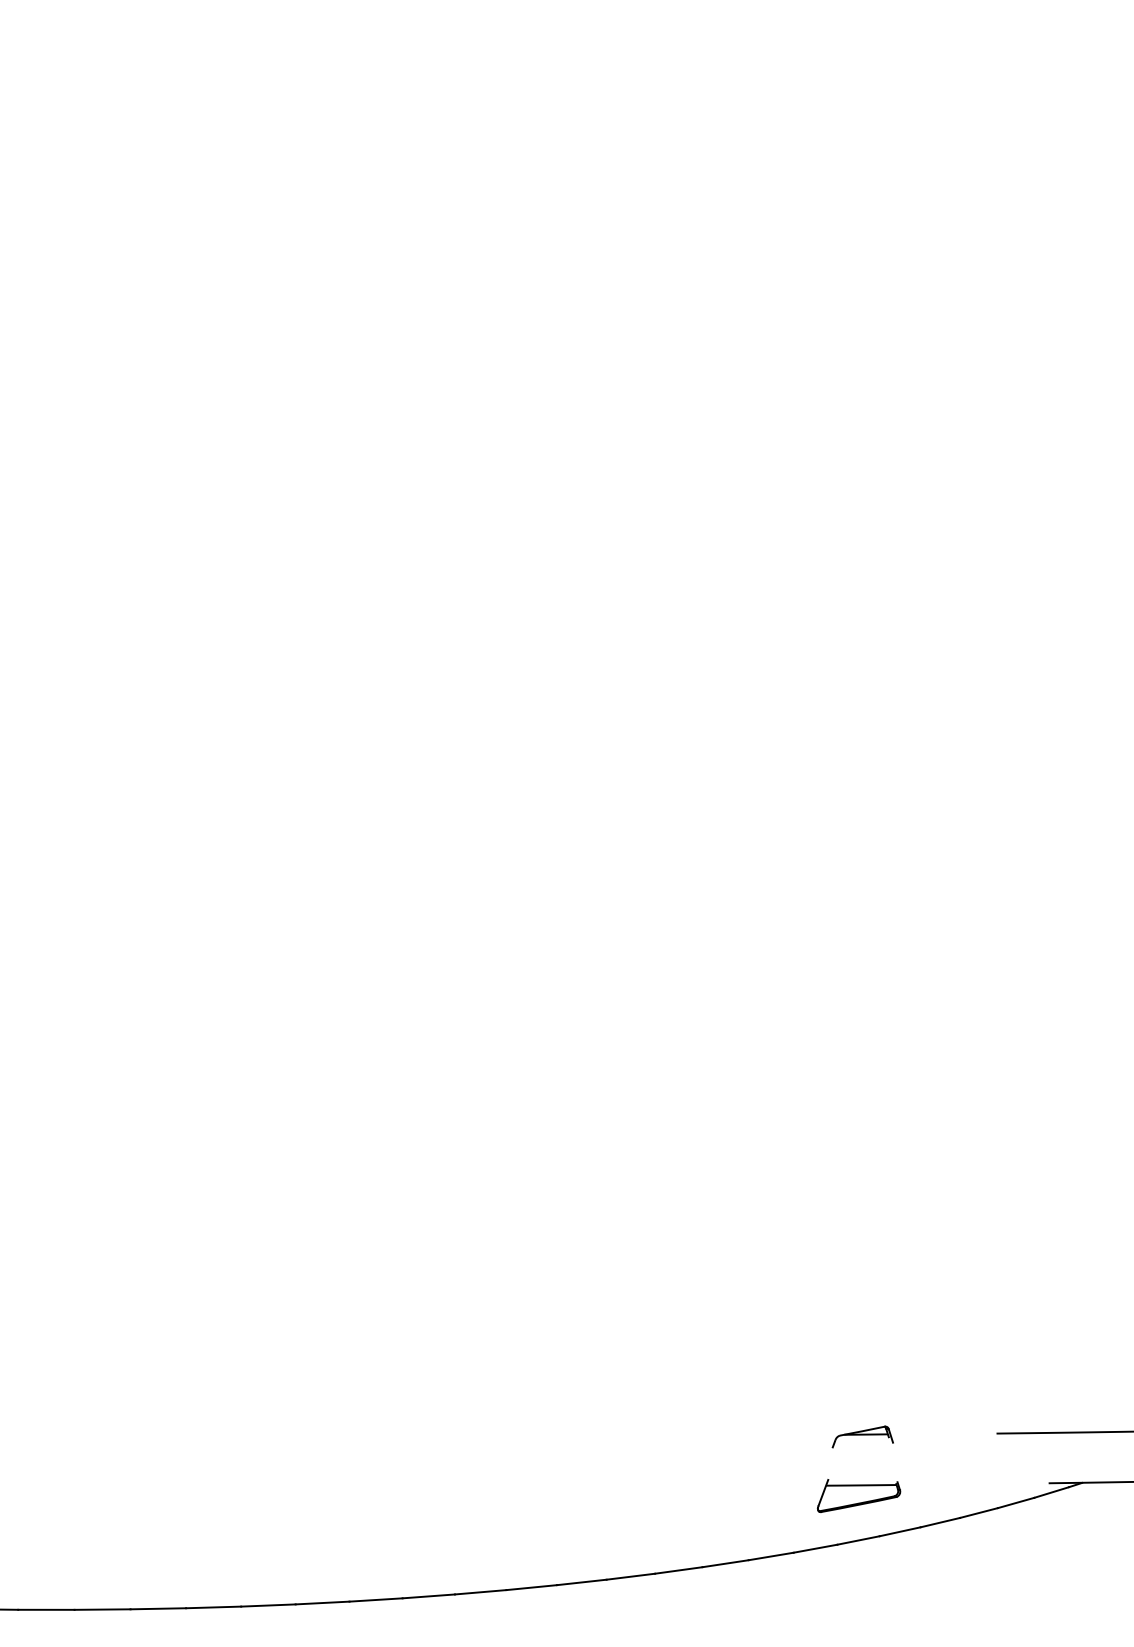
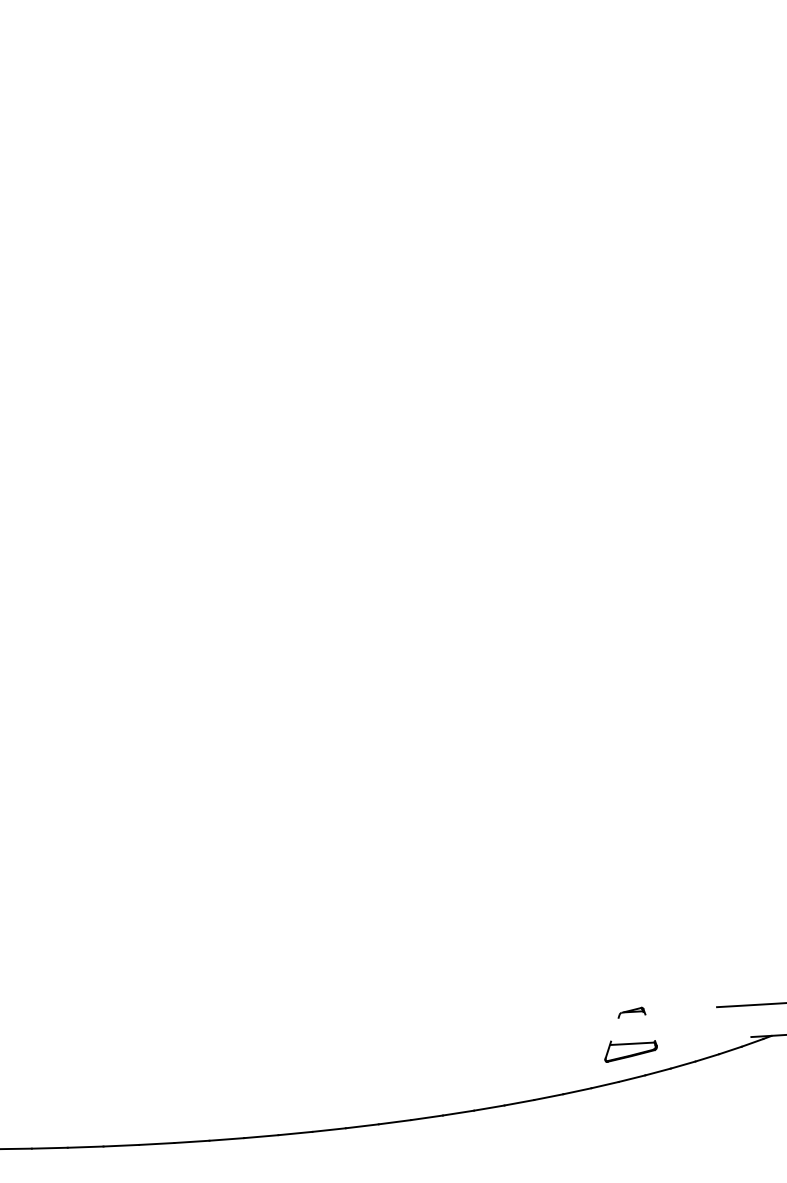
part: (862, 1435) -> (631, 1012), size x0.71

